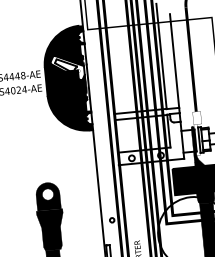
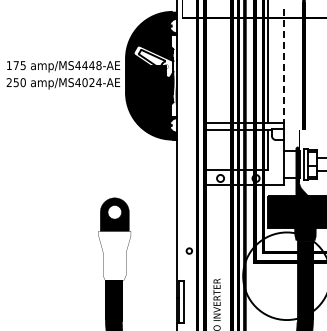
line: (174, 61) -> (283, 66), solid -> dashed
fill: (51, 229) -> (114, 255), removed

